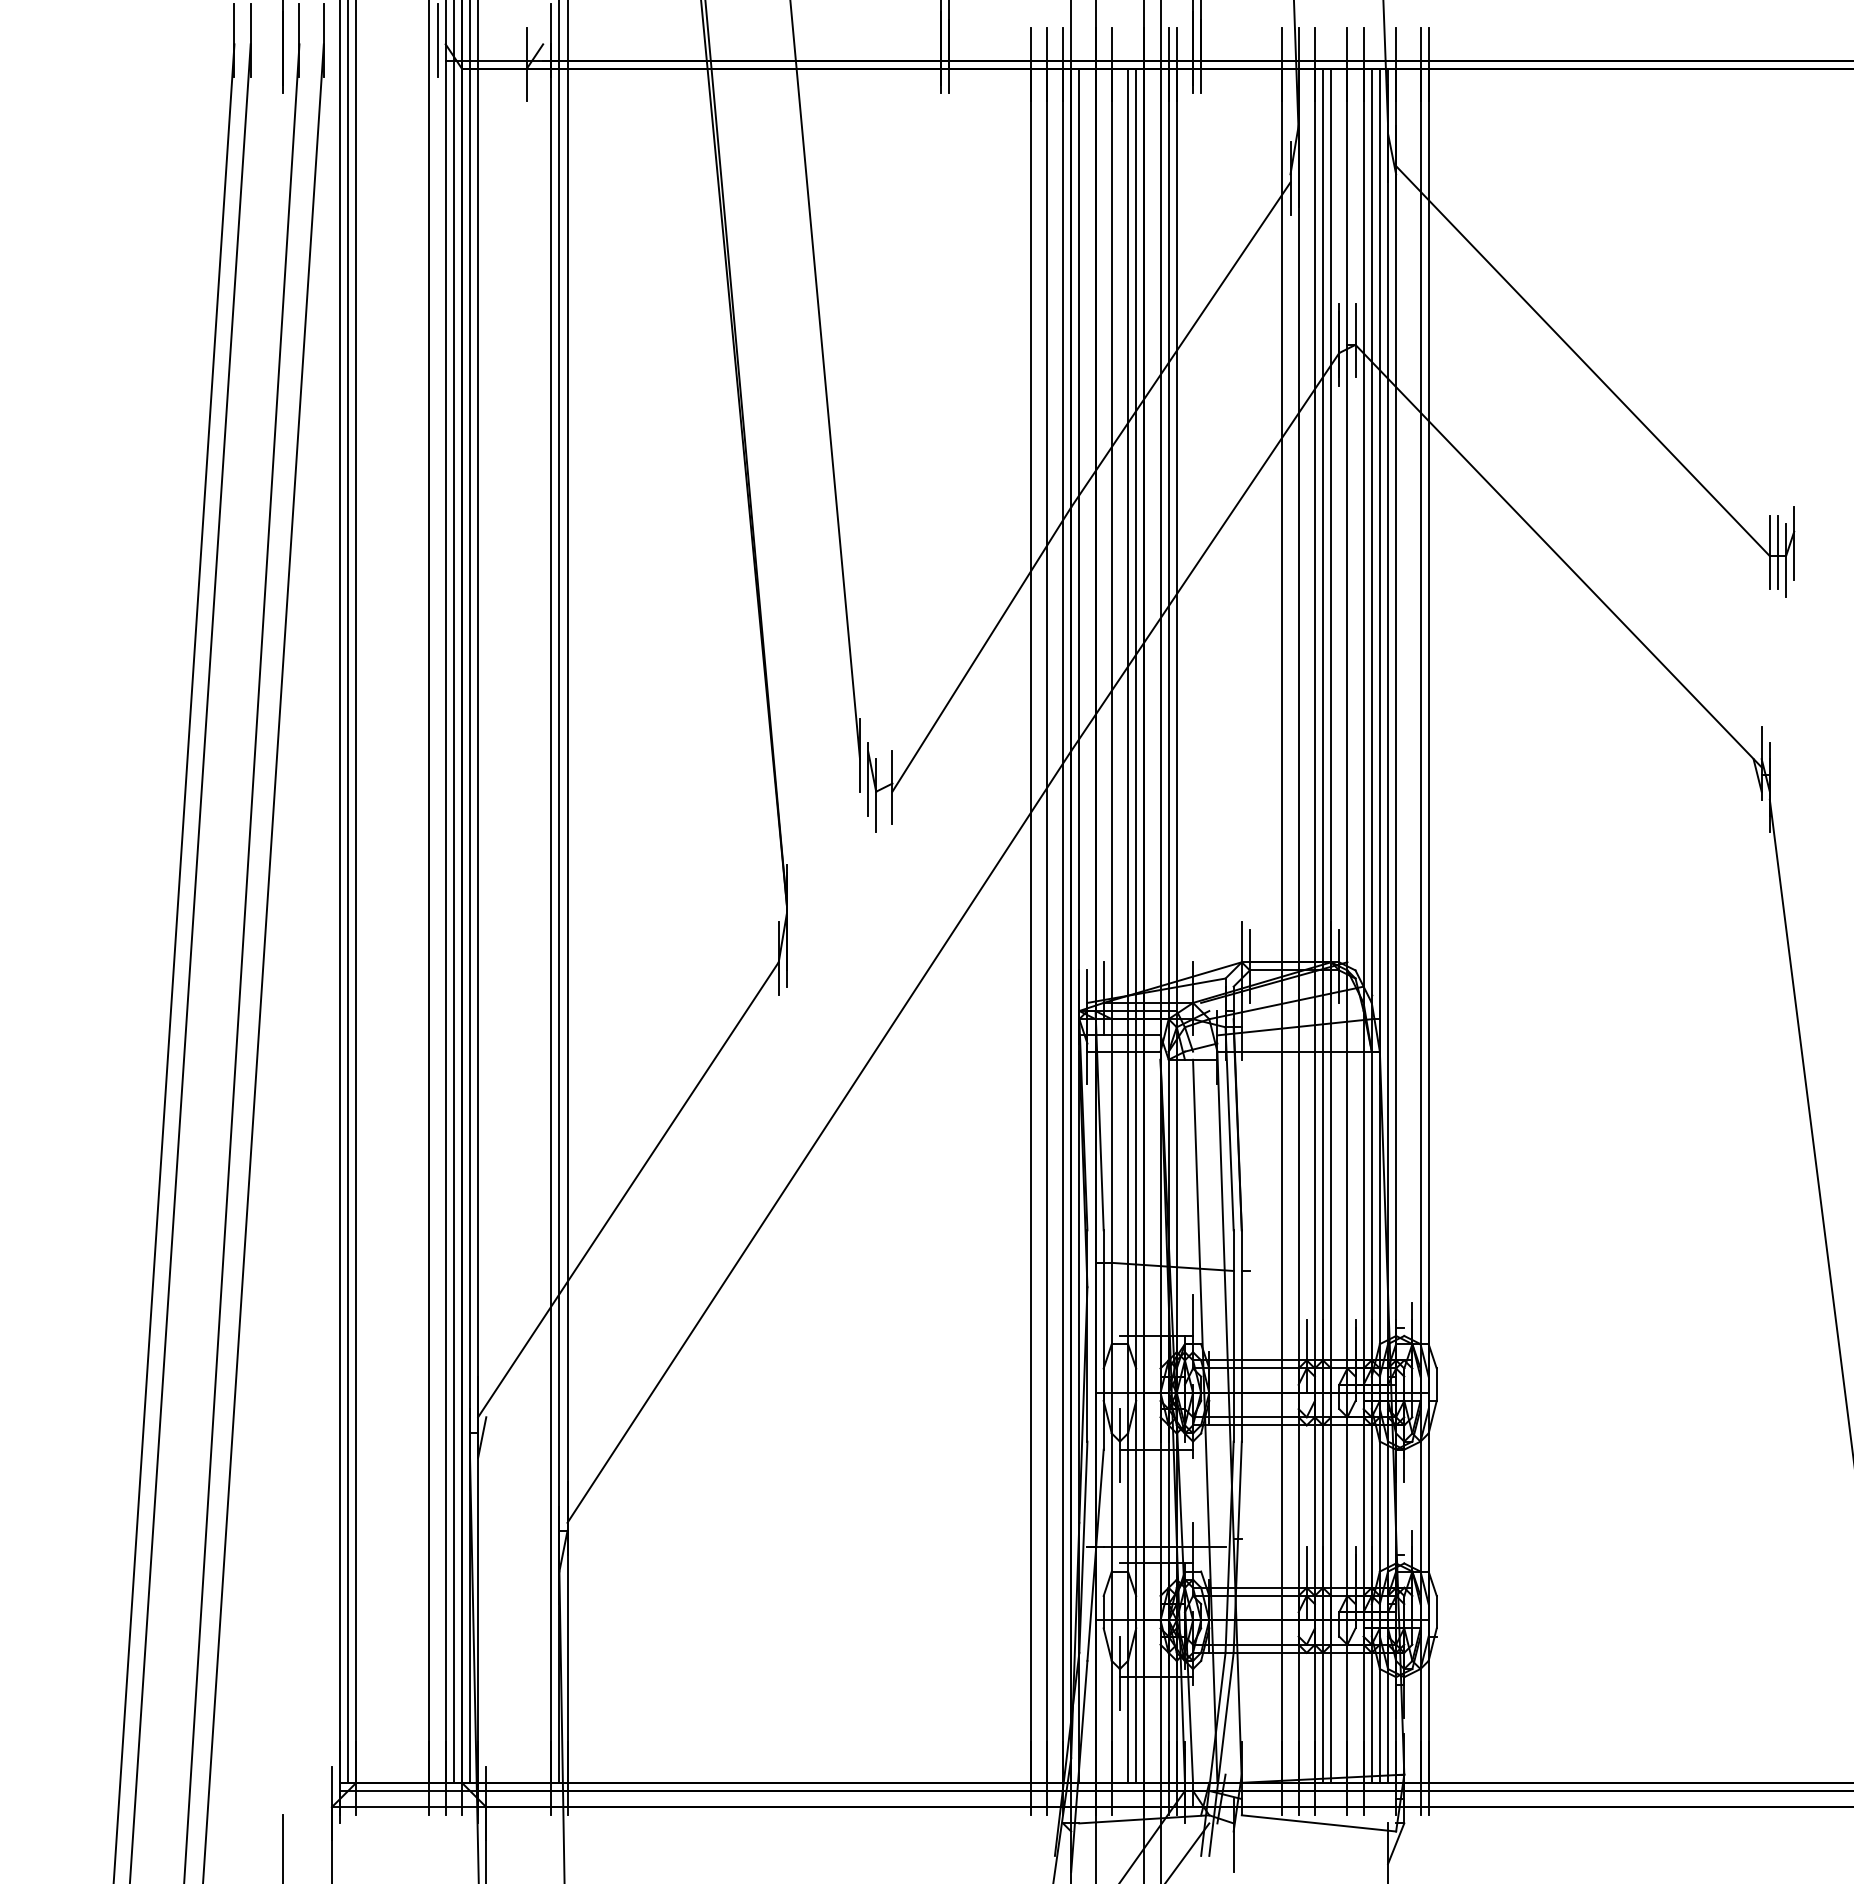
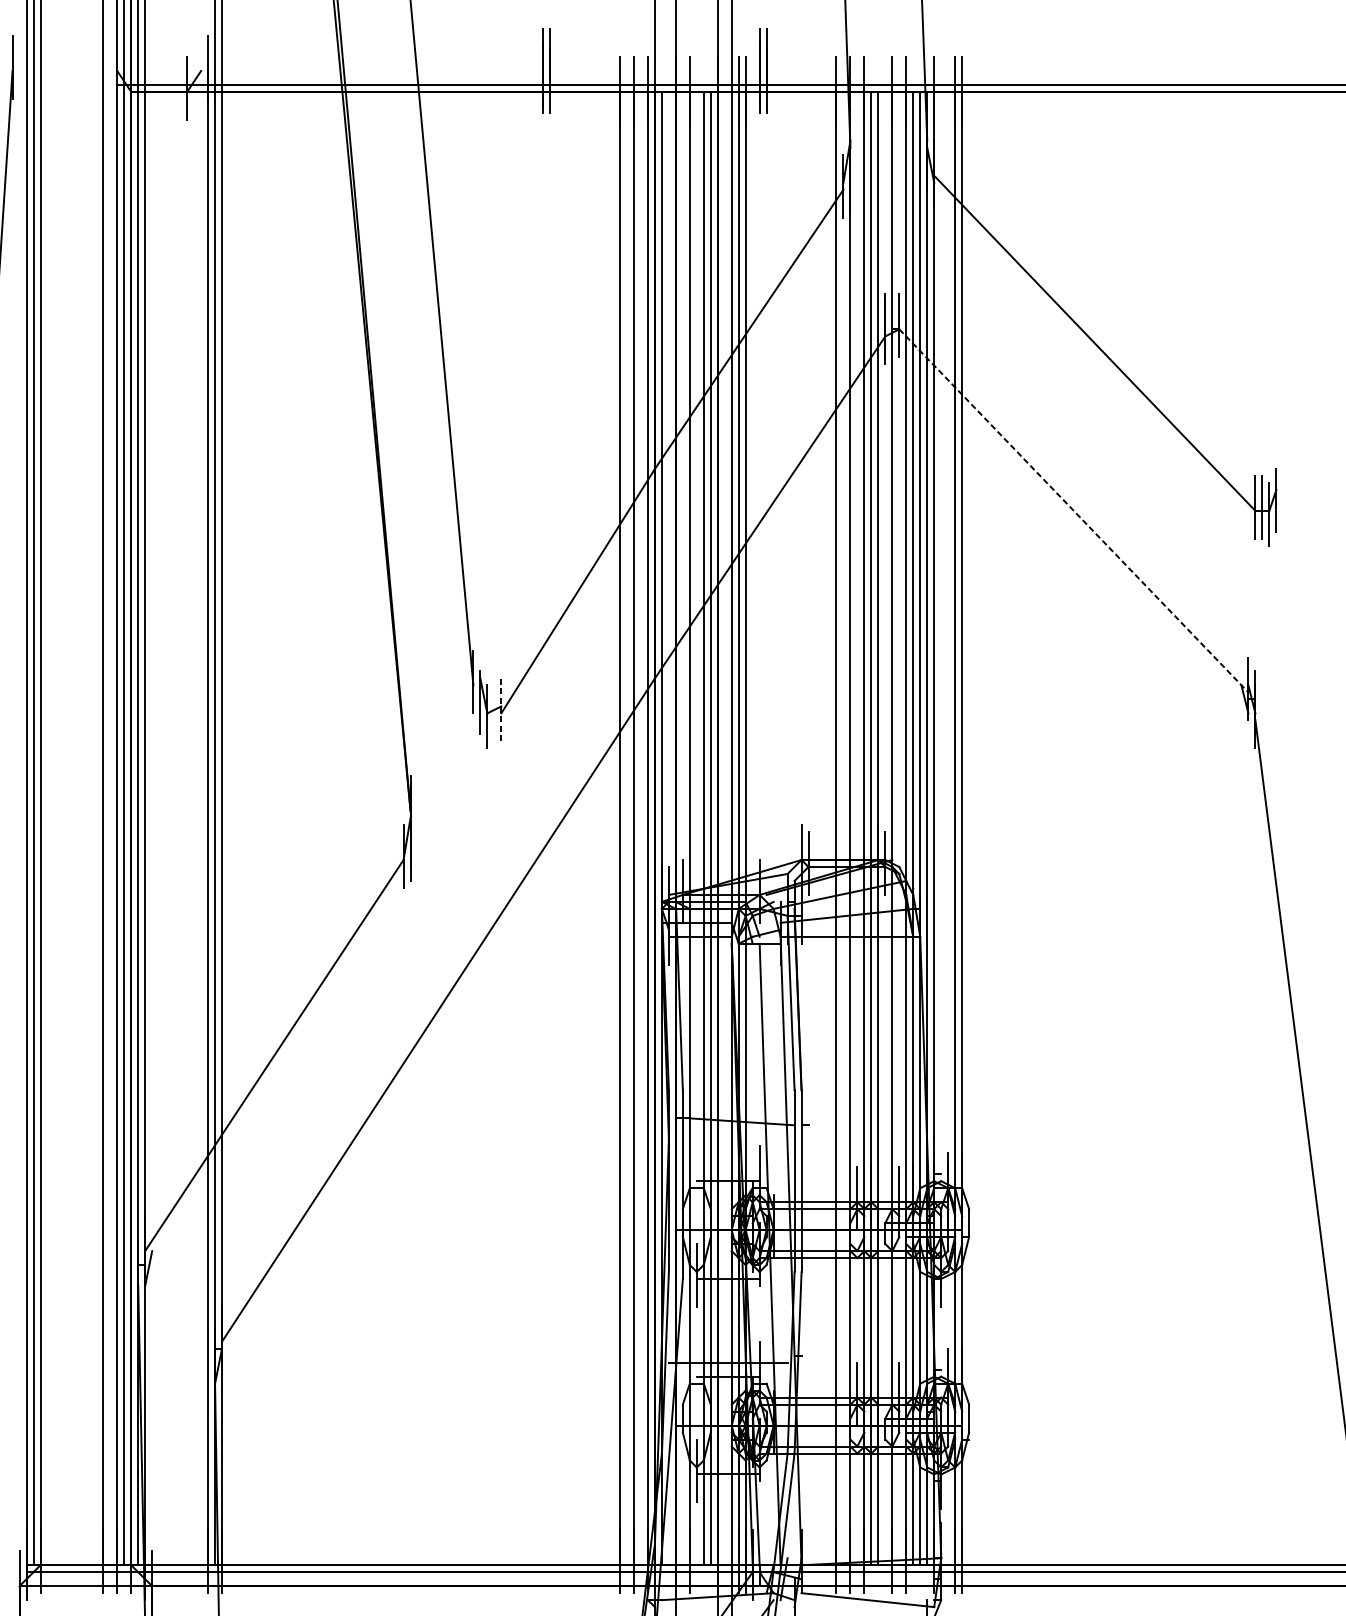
line: (437, 39) -> (110, 66), removed
line: (1558, 556) -> (1073, 511), solid -> dashed
line: (892, 787) -> (501, 709), solid -> dashed

